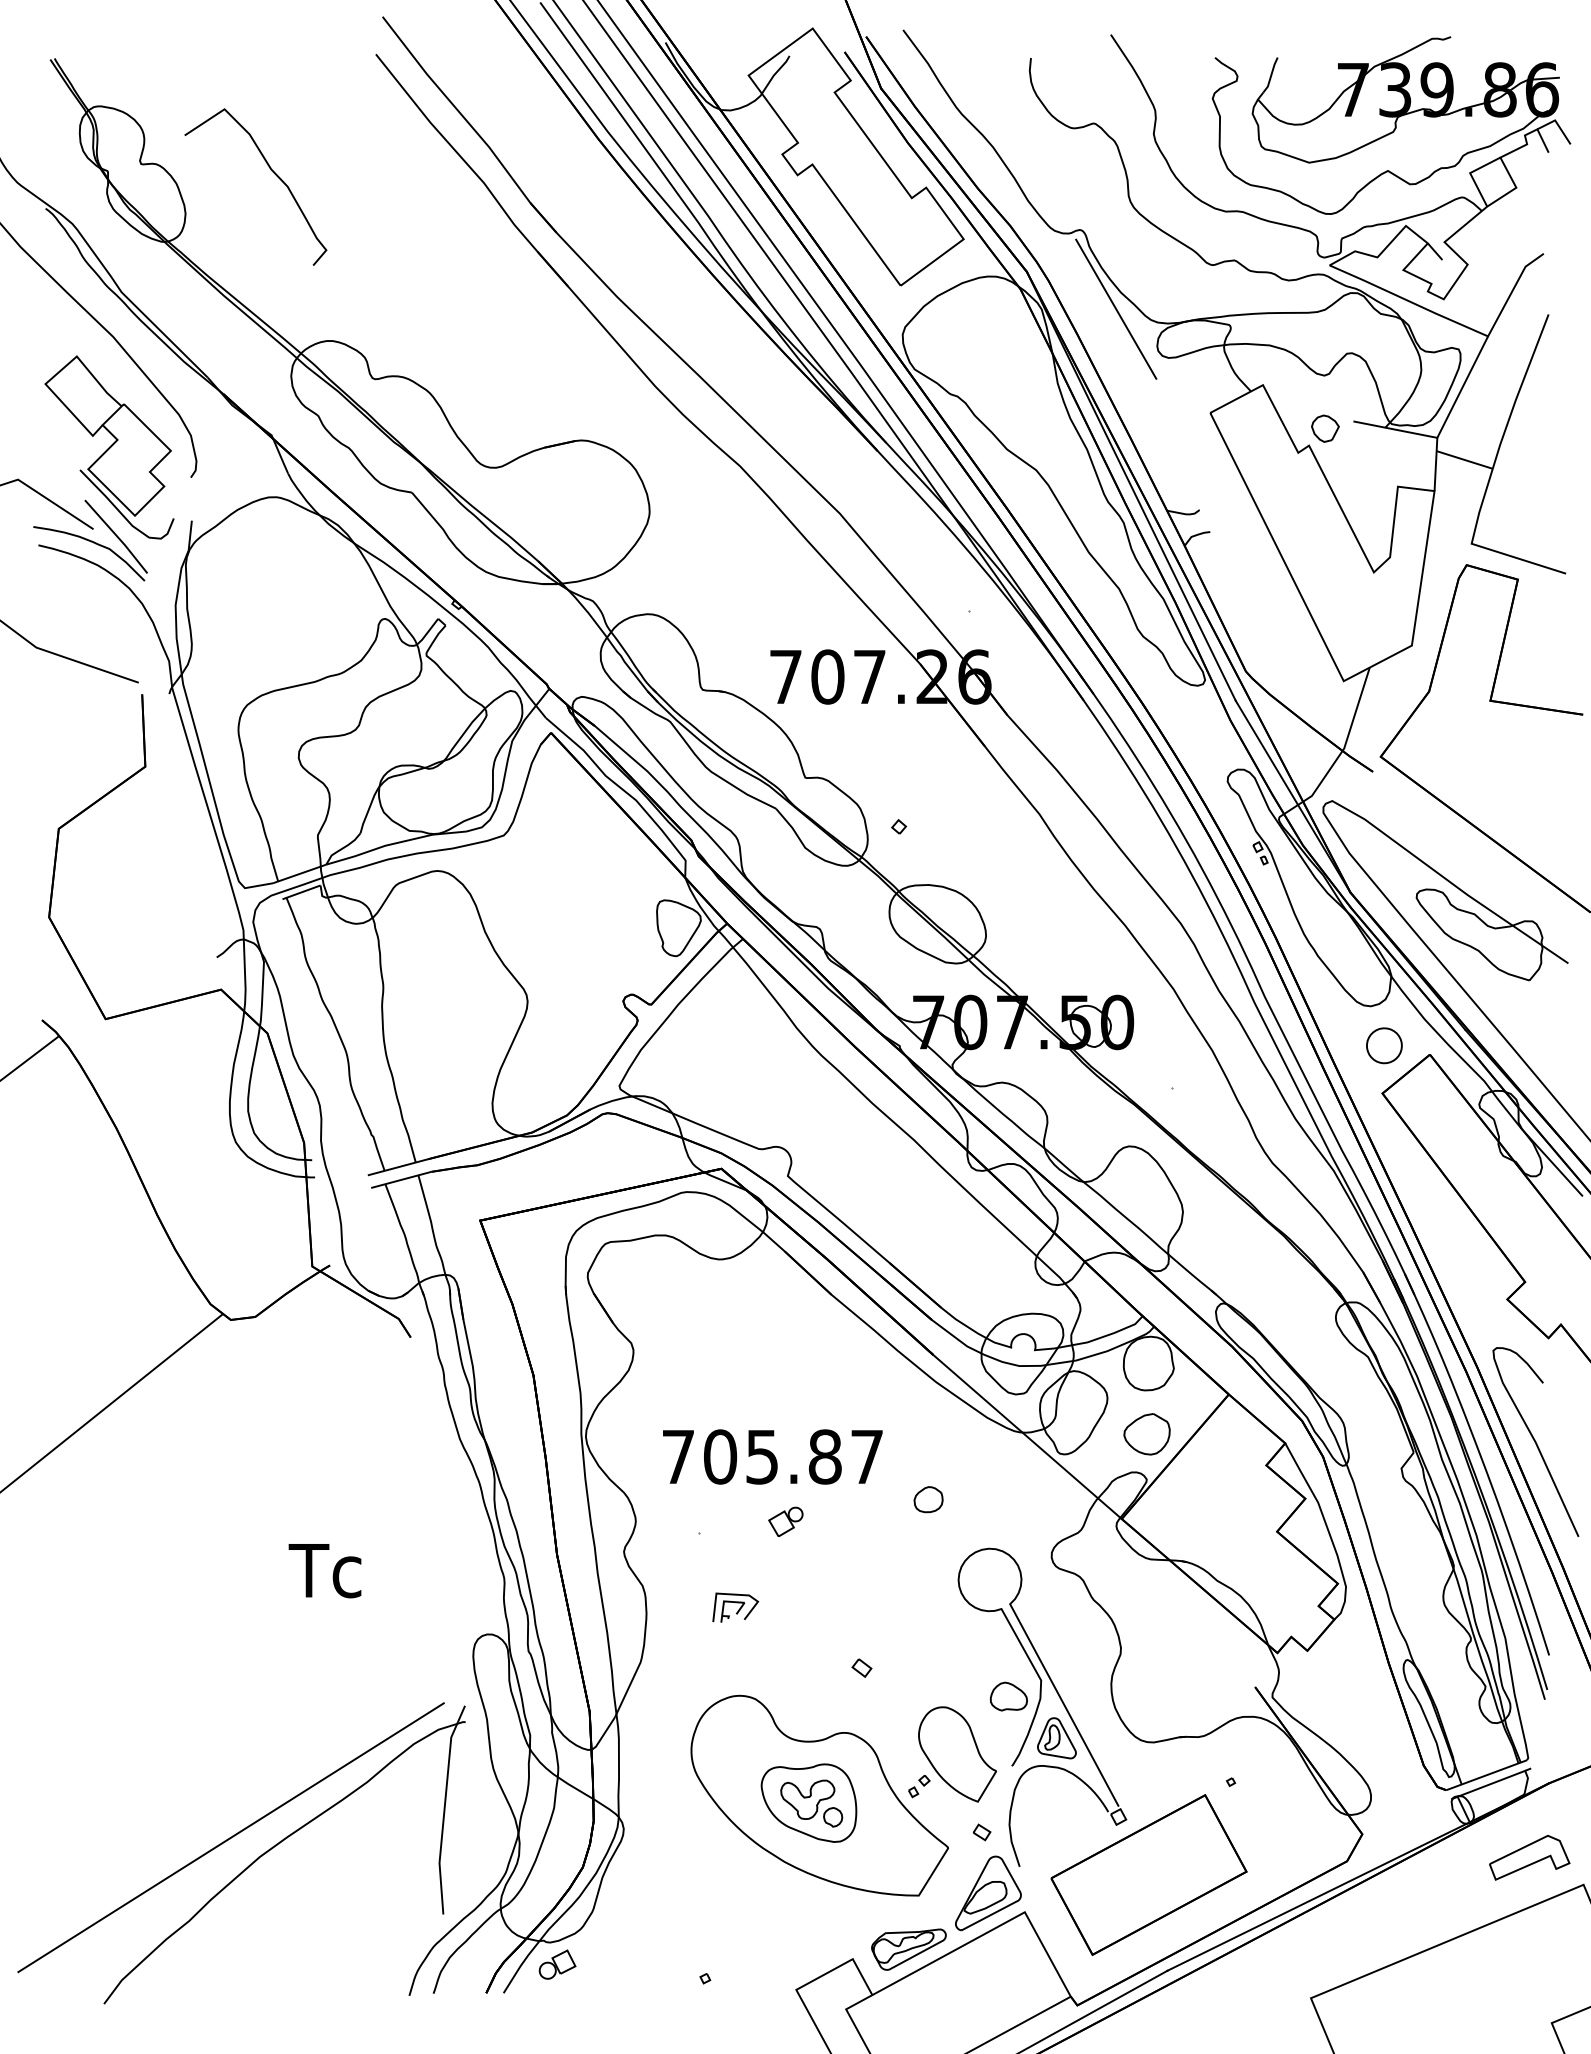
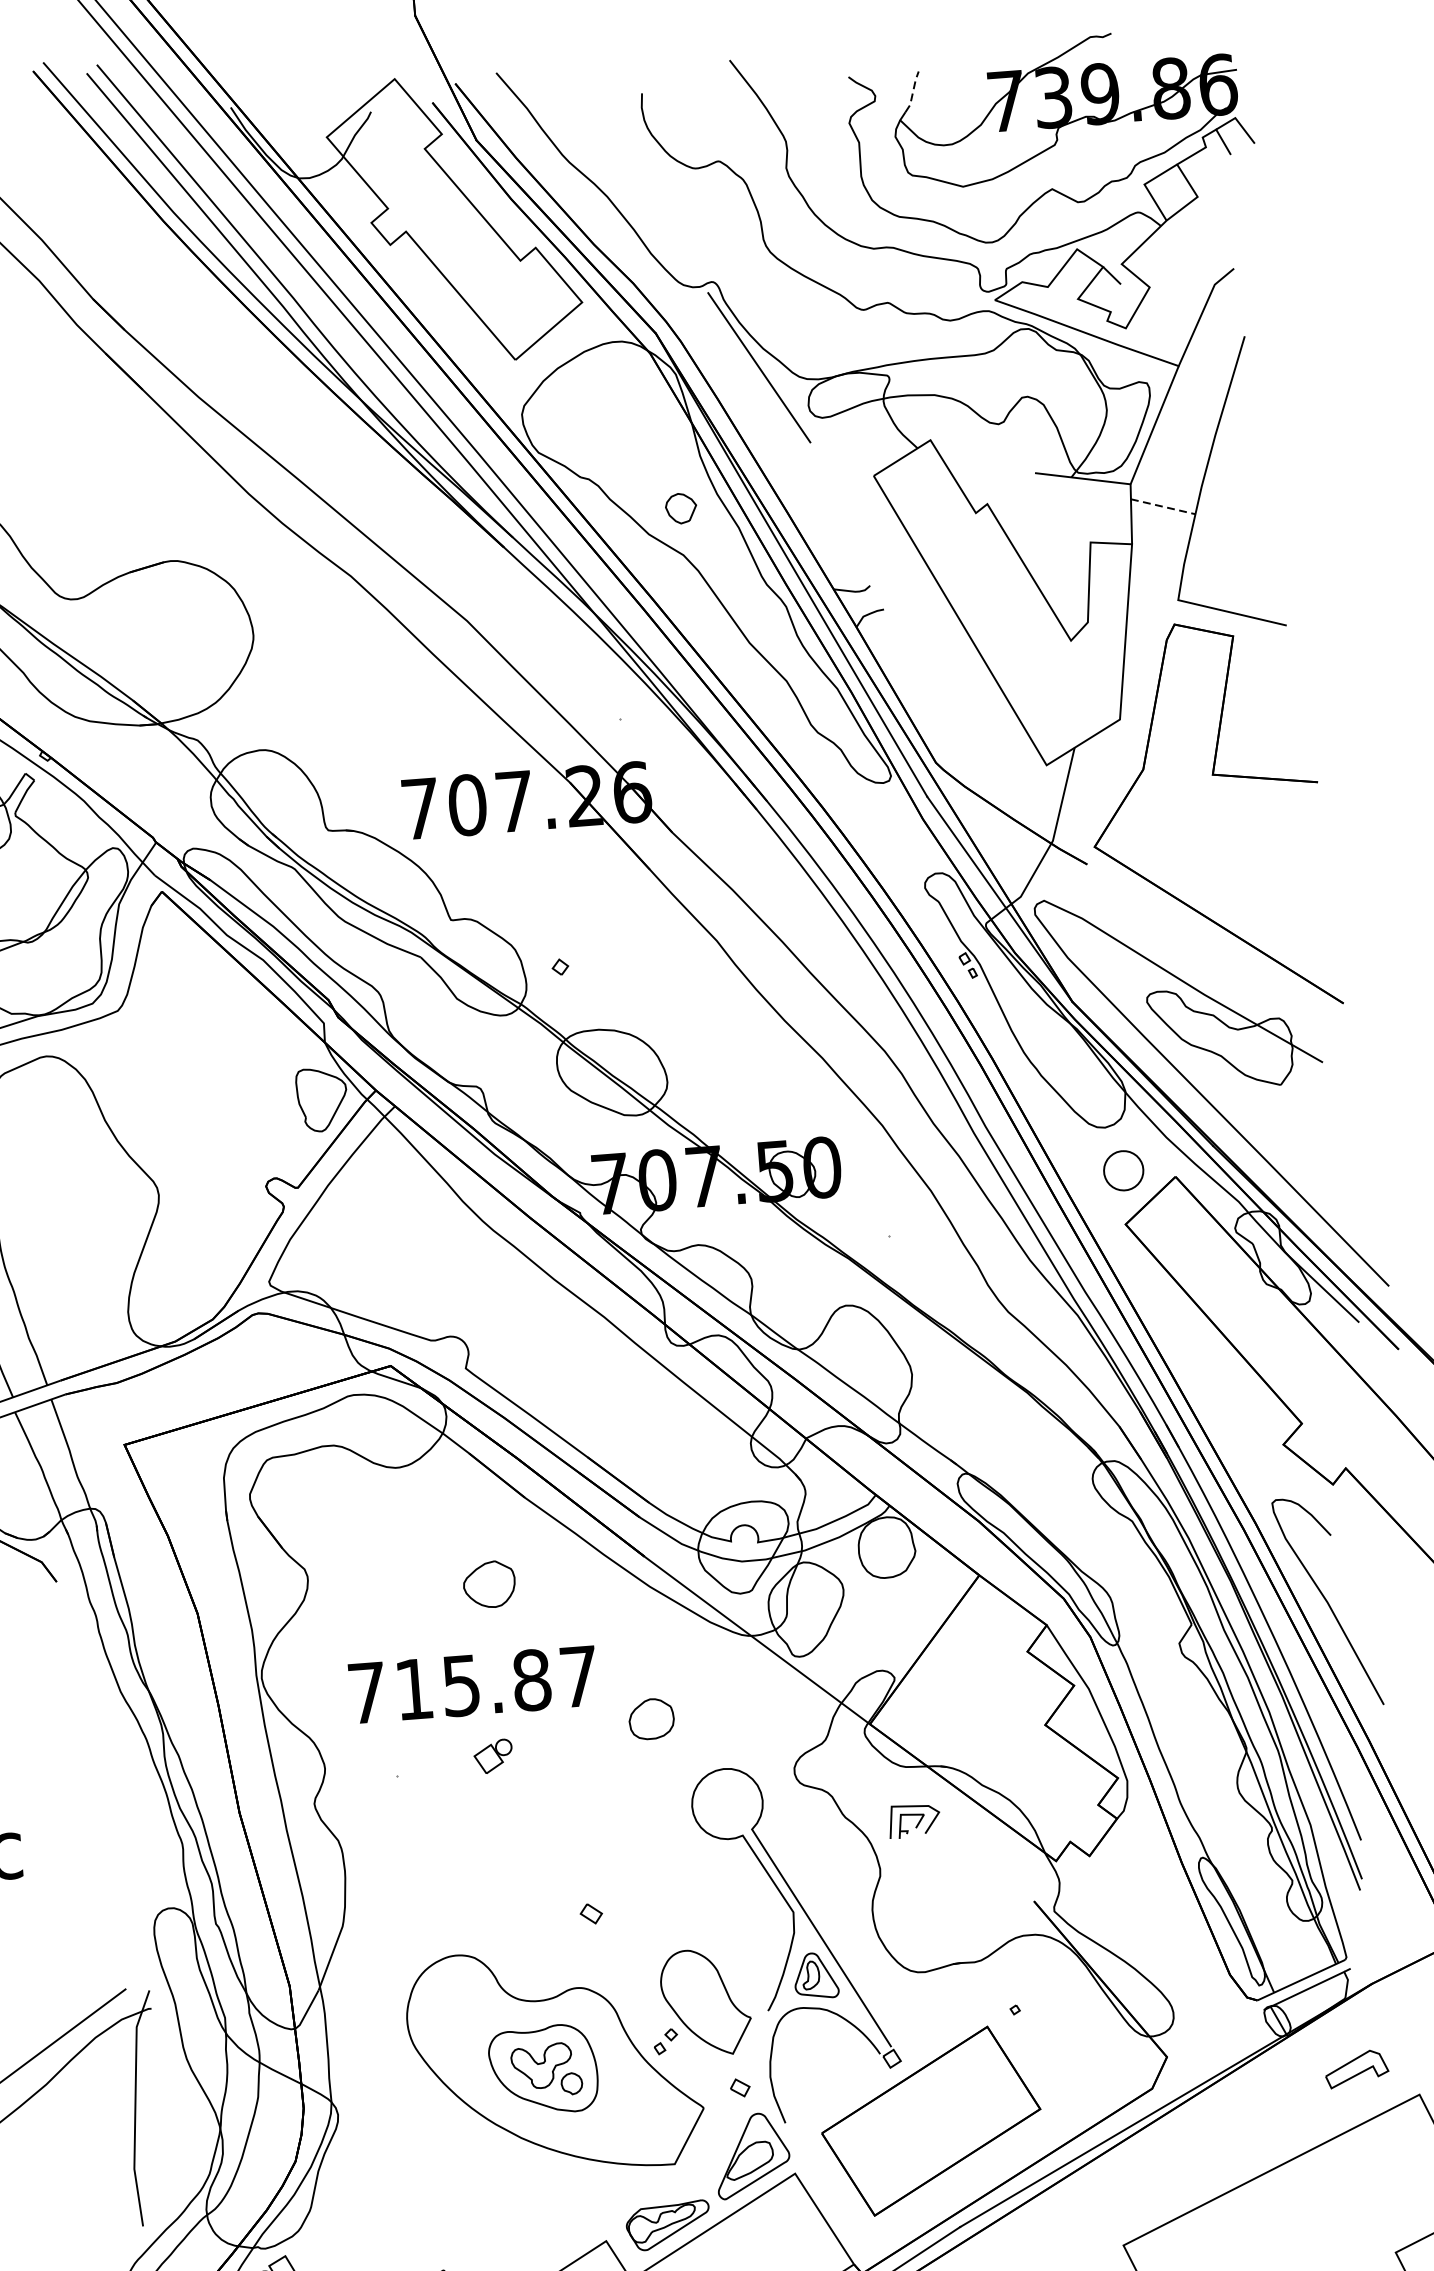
line: (1271, 75) -> (913, 92), solid -> dashed
part: (1325, 428) -> (681, 508), moved
line: (1465, 460) -> (1164, 507), solid -> dashed
part: (1146, 1434) -> (488, 1584), moved
text: (720, 1456) -> (414, 1688), 705.87 -> 715.87
part: (928, 1499) -> (651, 1719), size x1.4
part: (735, 1607) -> (914, 1820), moved
part: (1008, 1696) -> (758, 1933), removed
part: (1529, 1857) -> (1356, 2068), size x0.7

